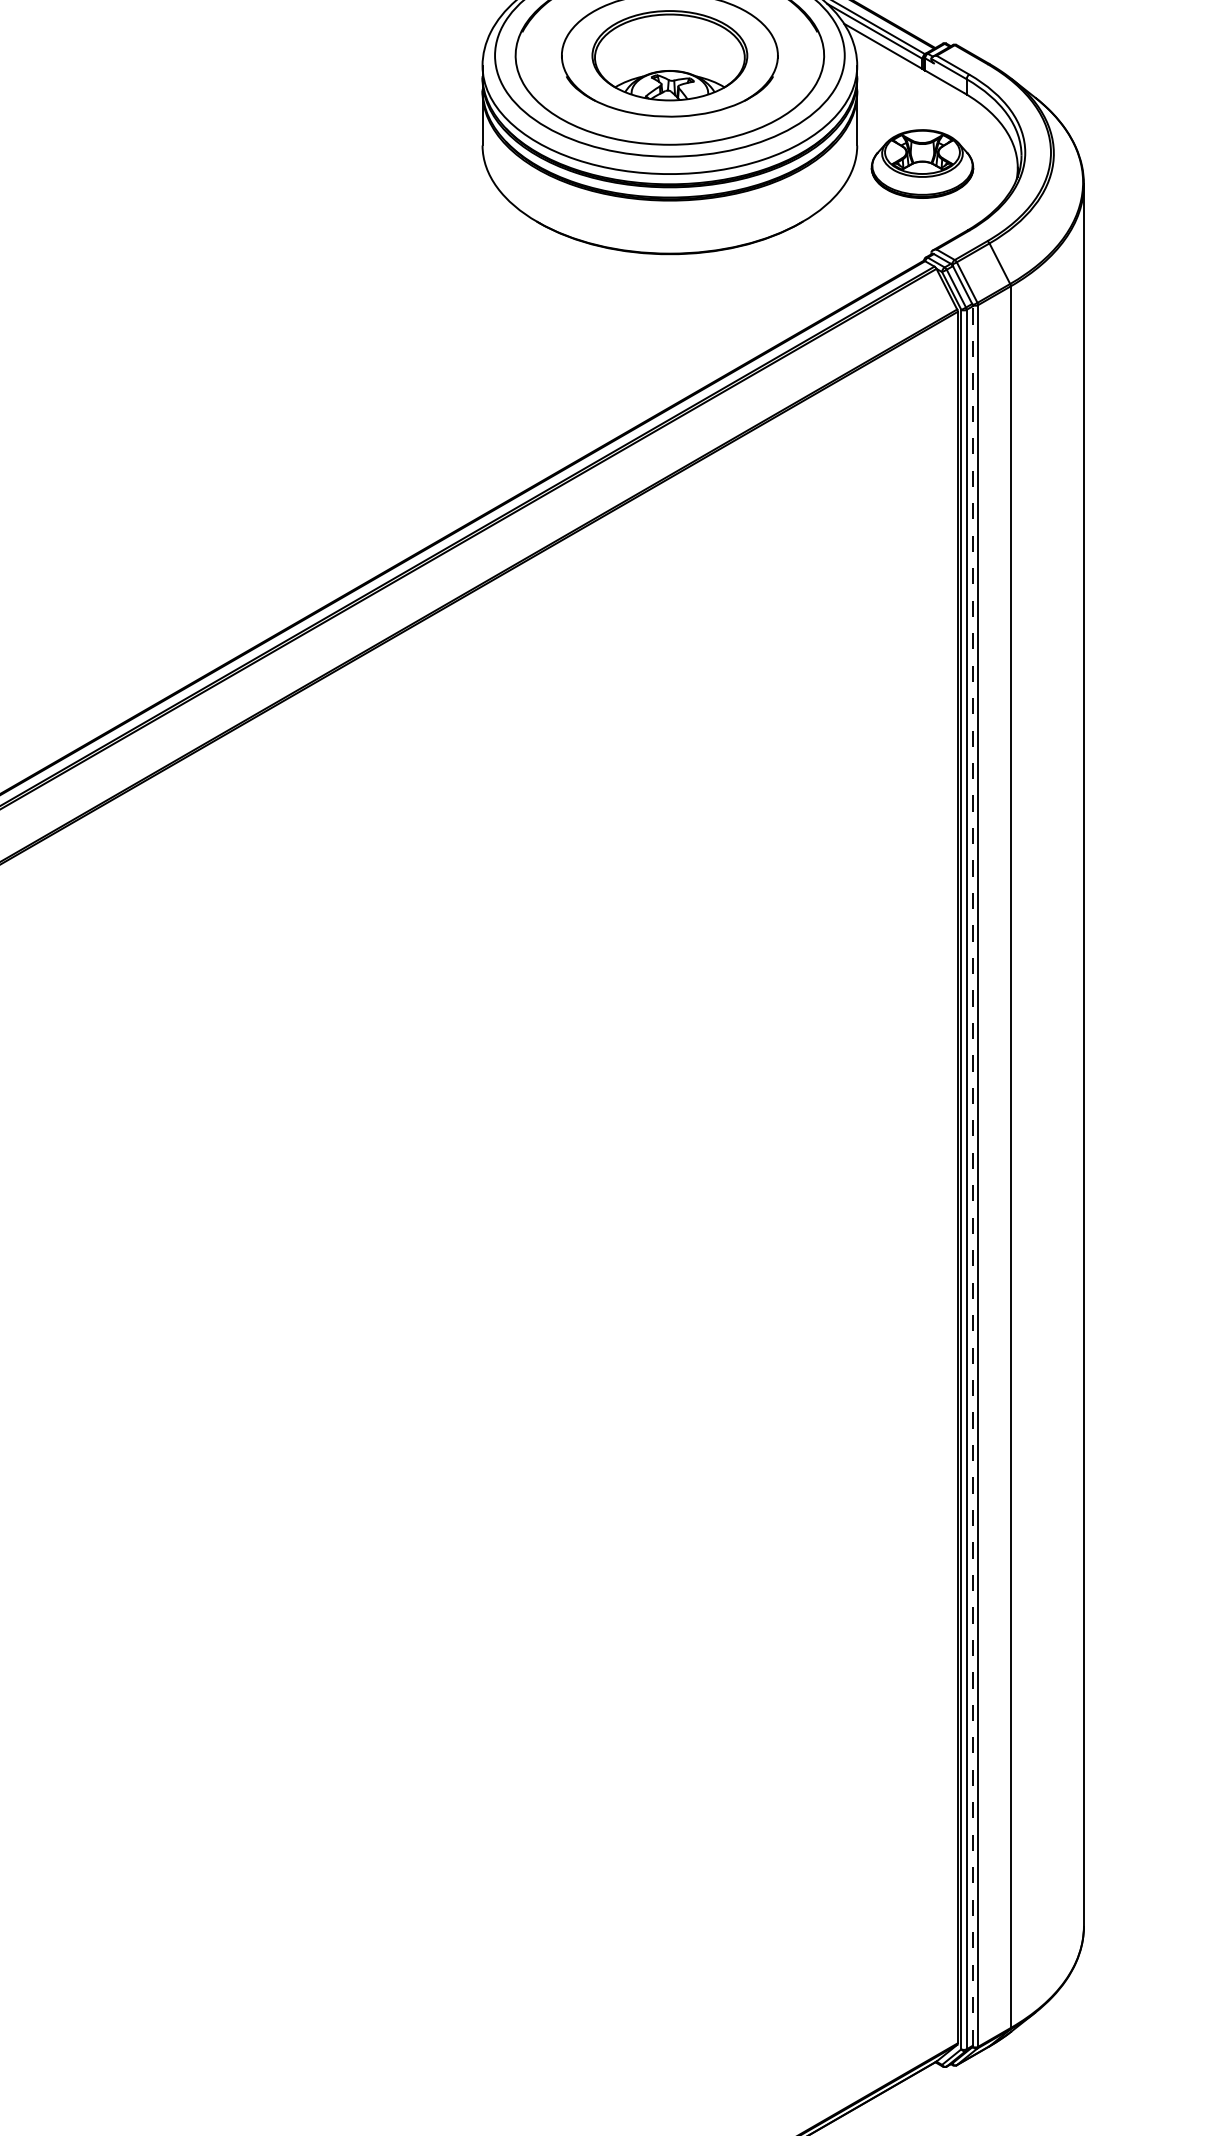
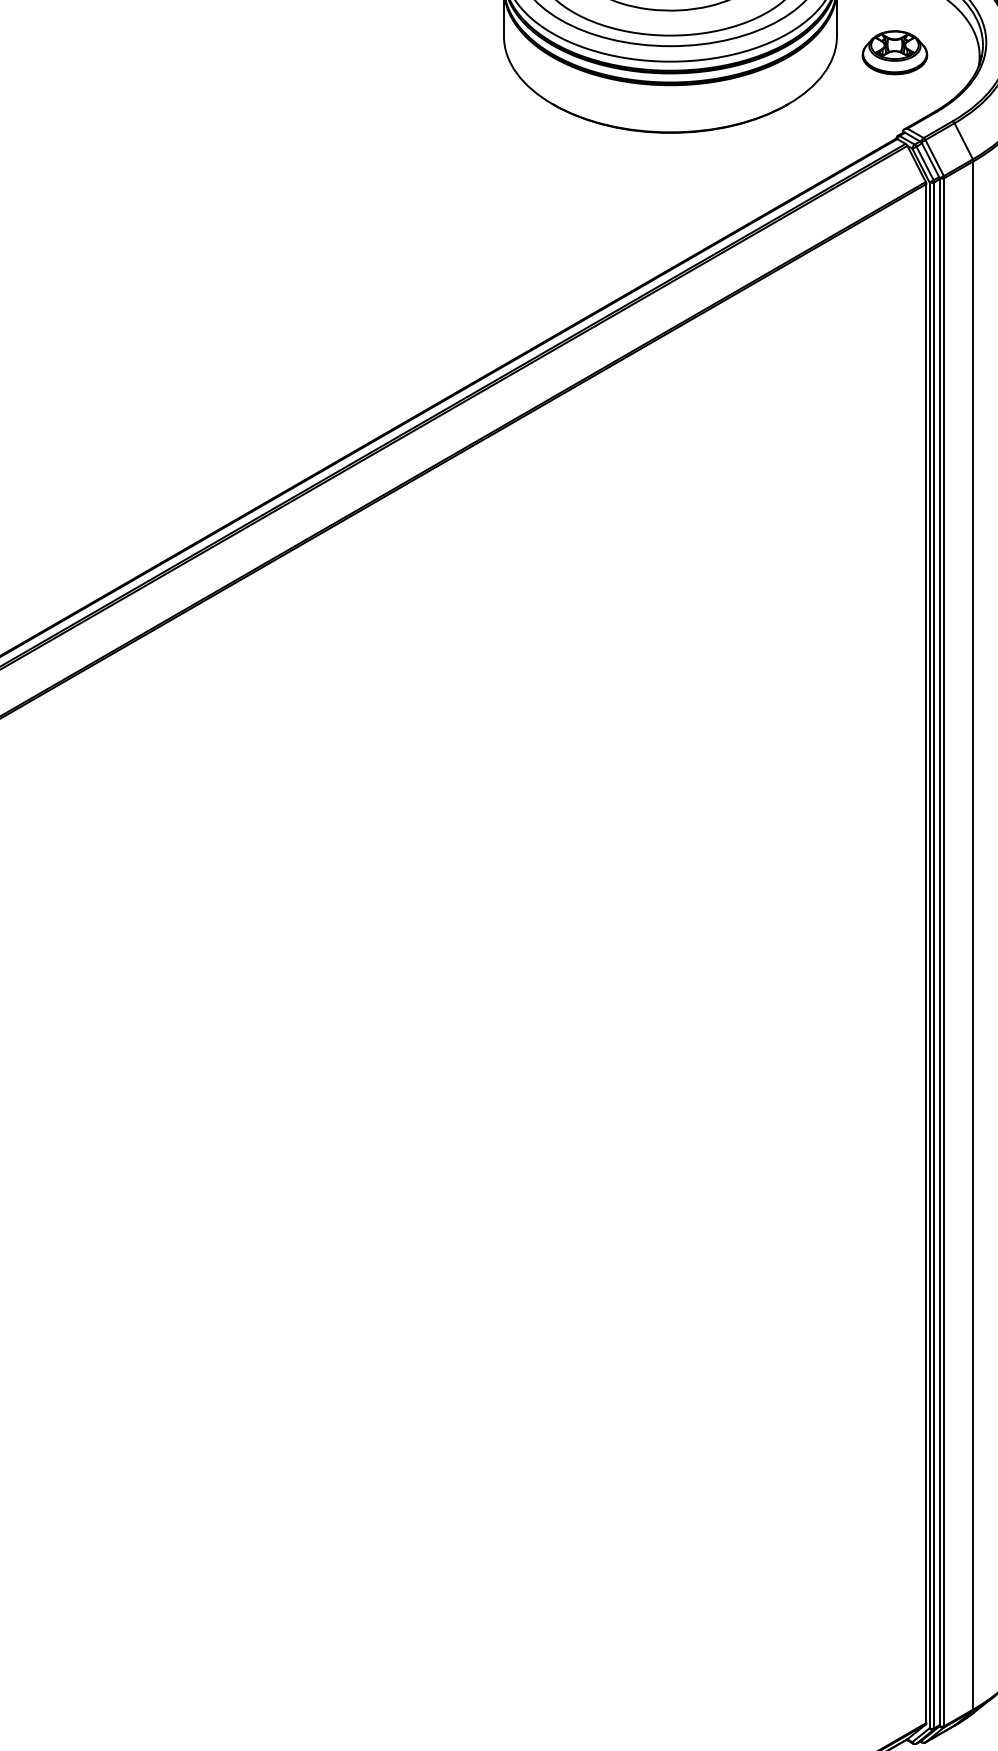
part: (922, 163) -> (894, 52), size x0.71
line: (972, 1176) -> (939, 952), dashed -> solid

